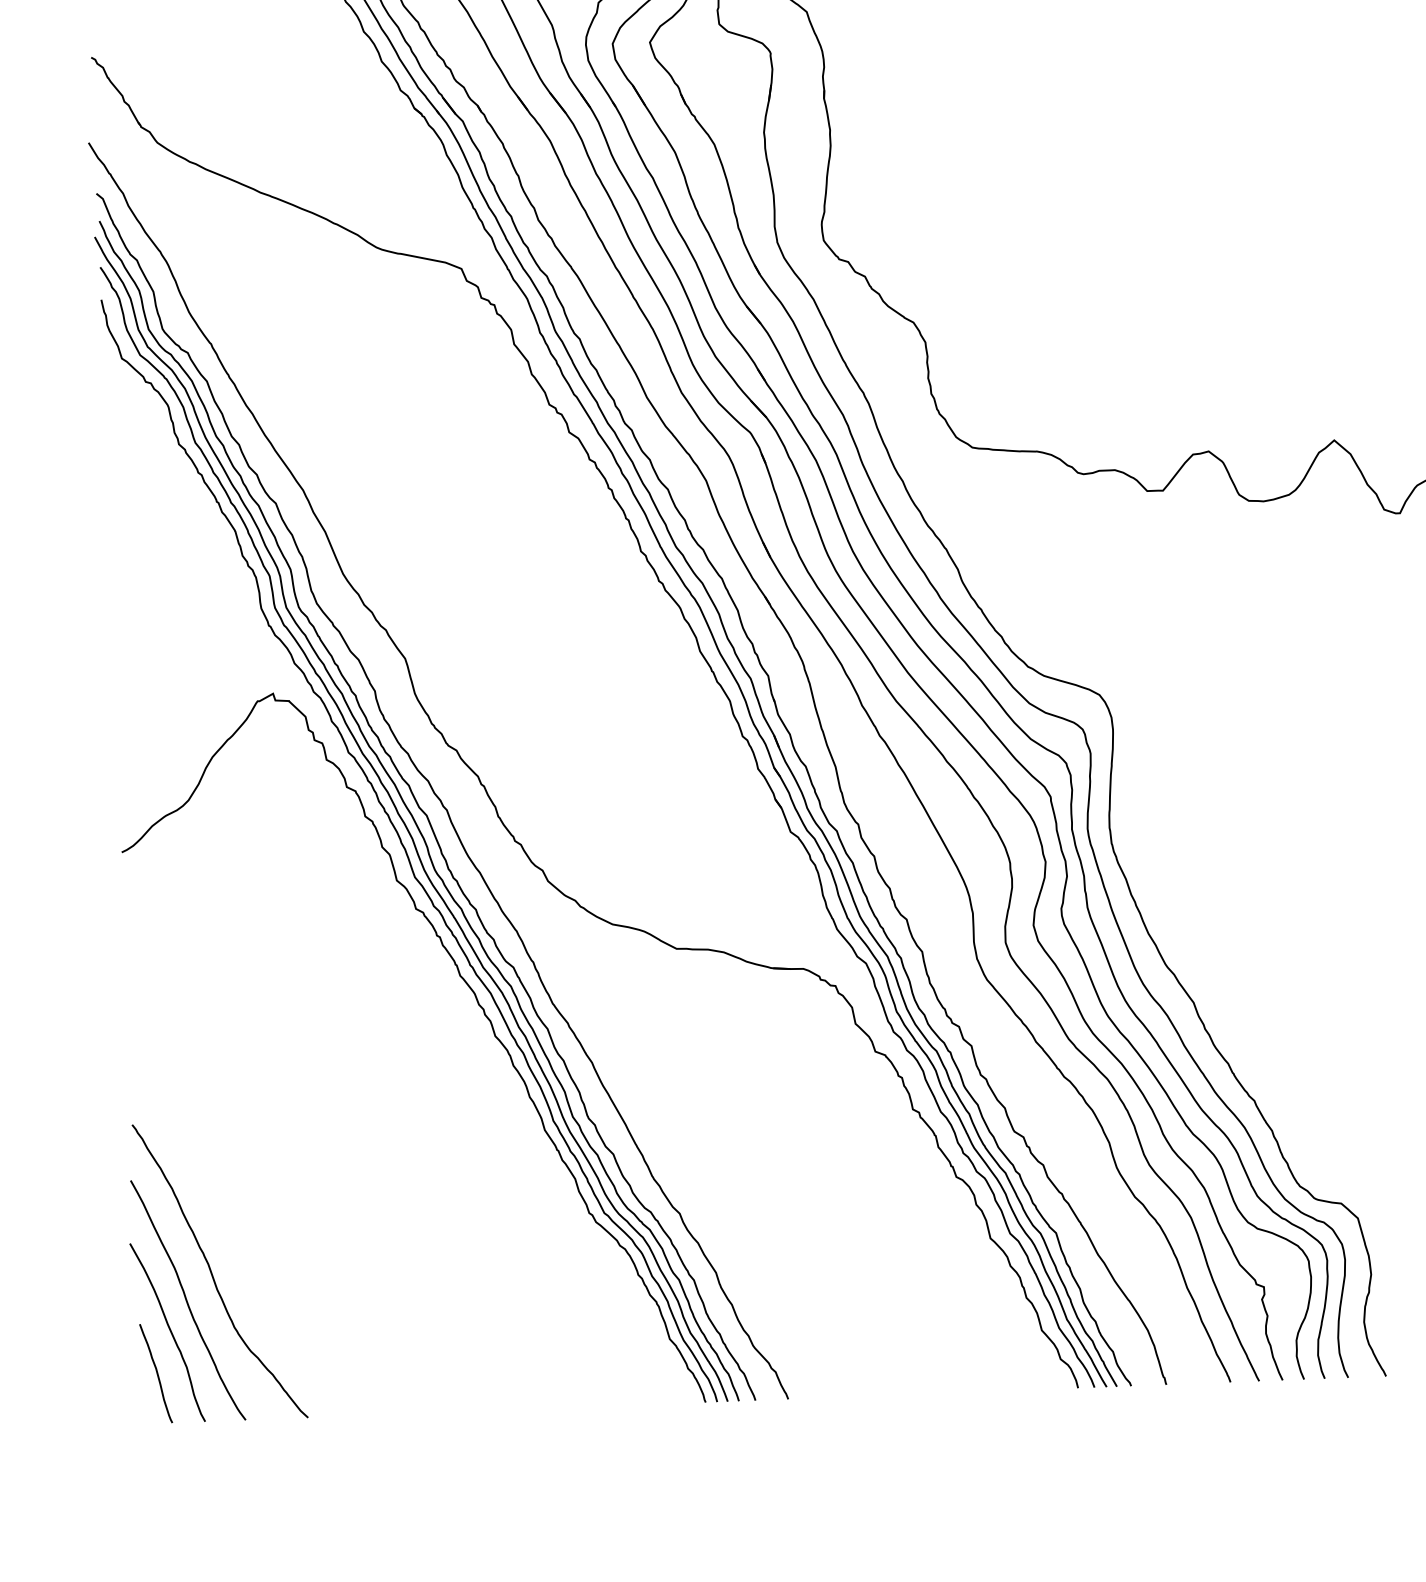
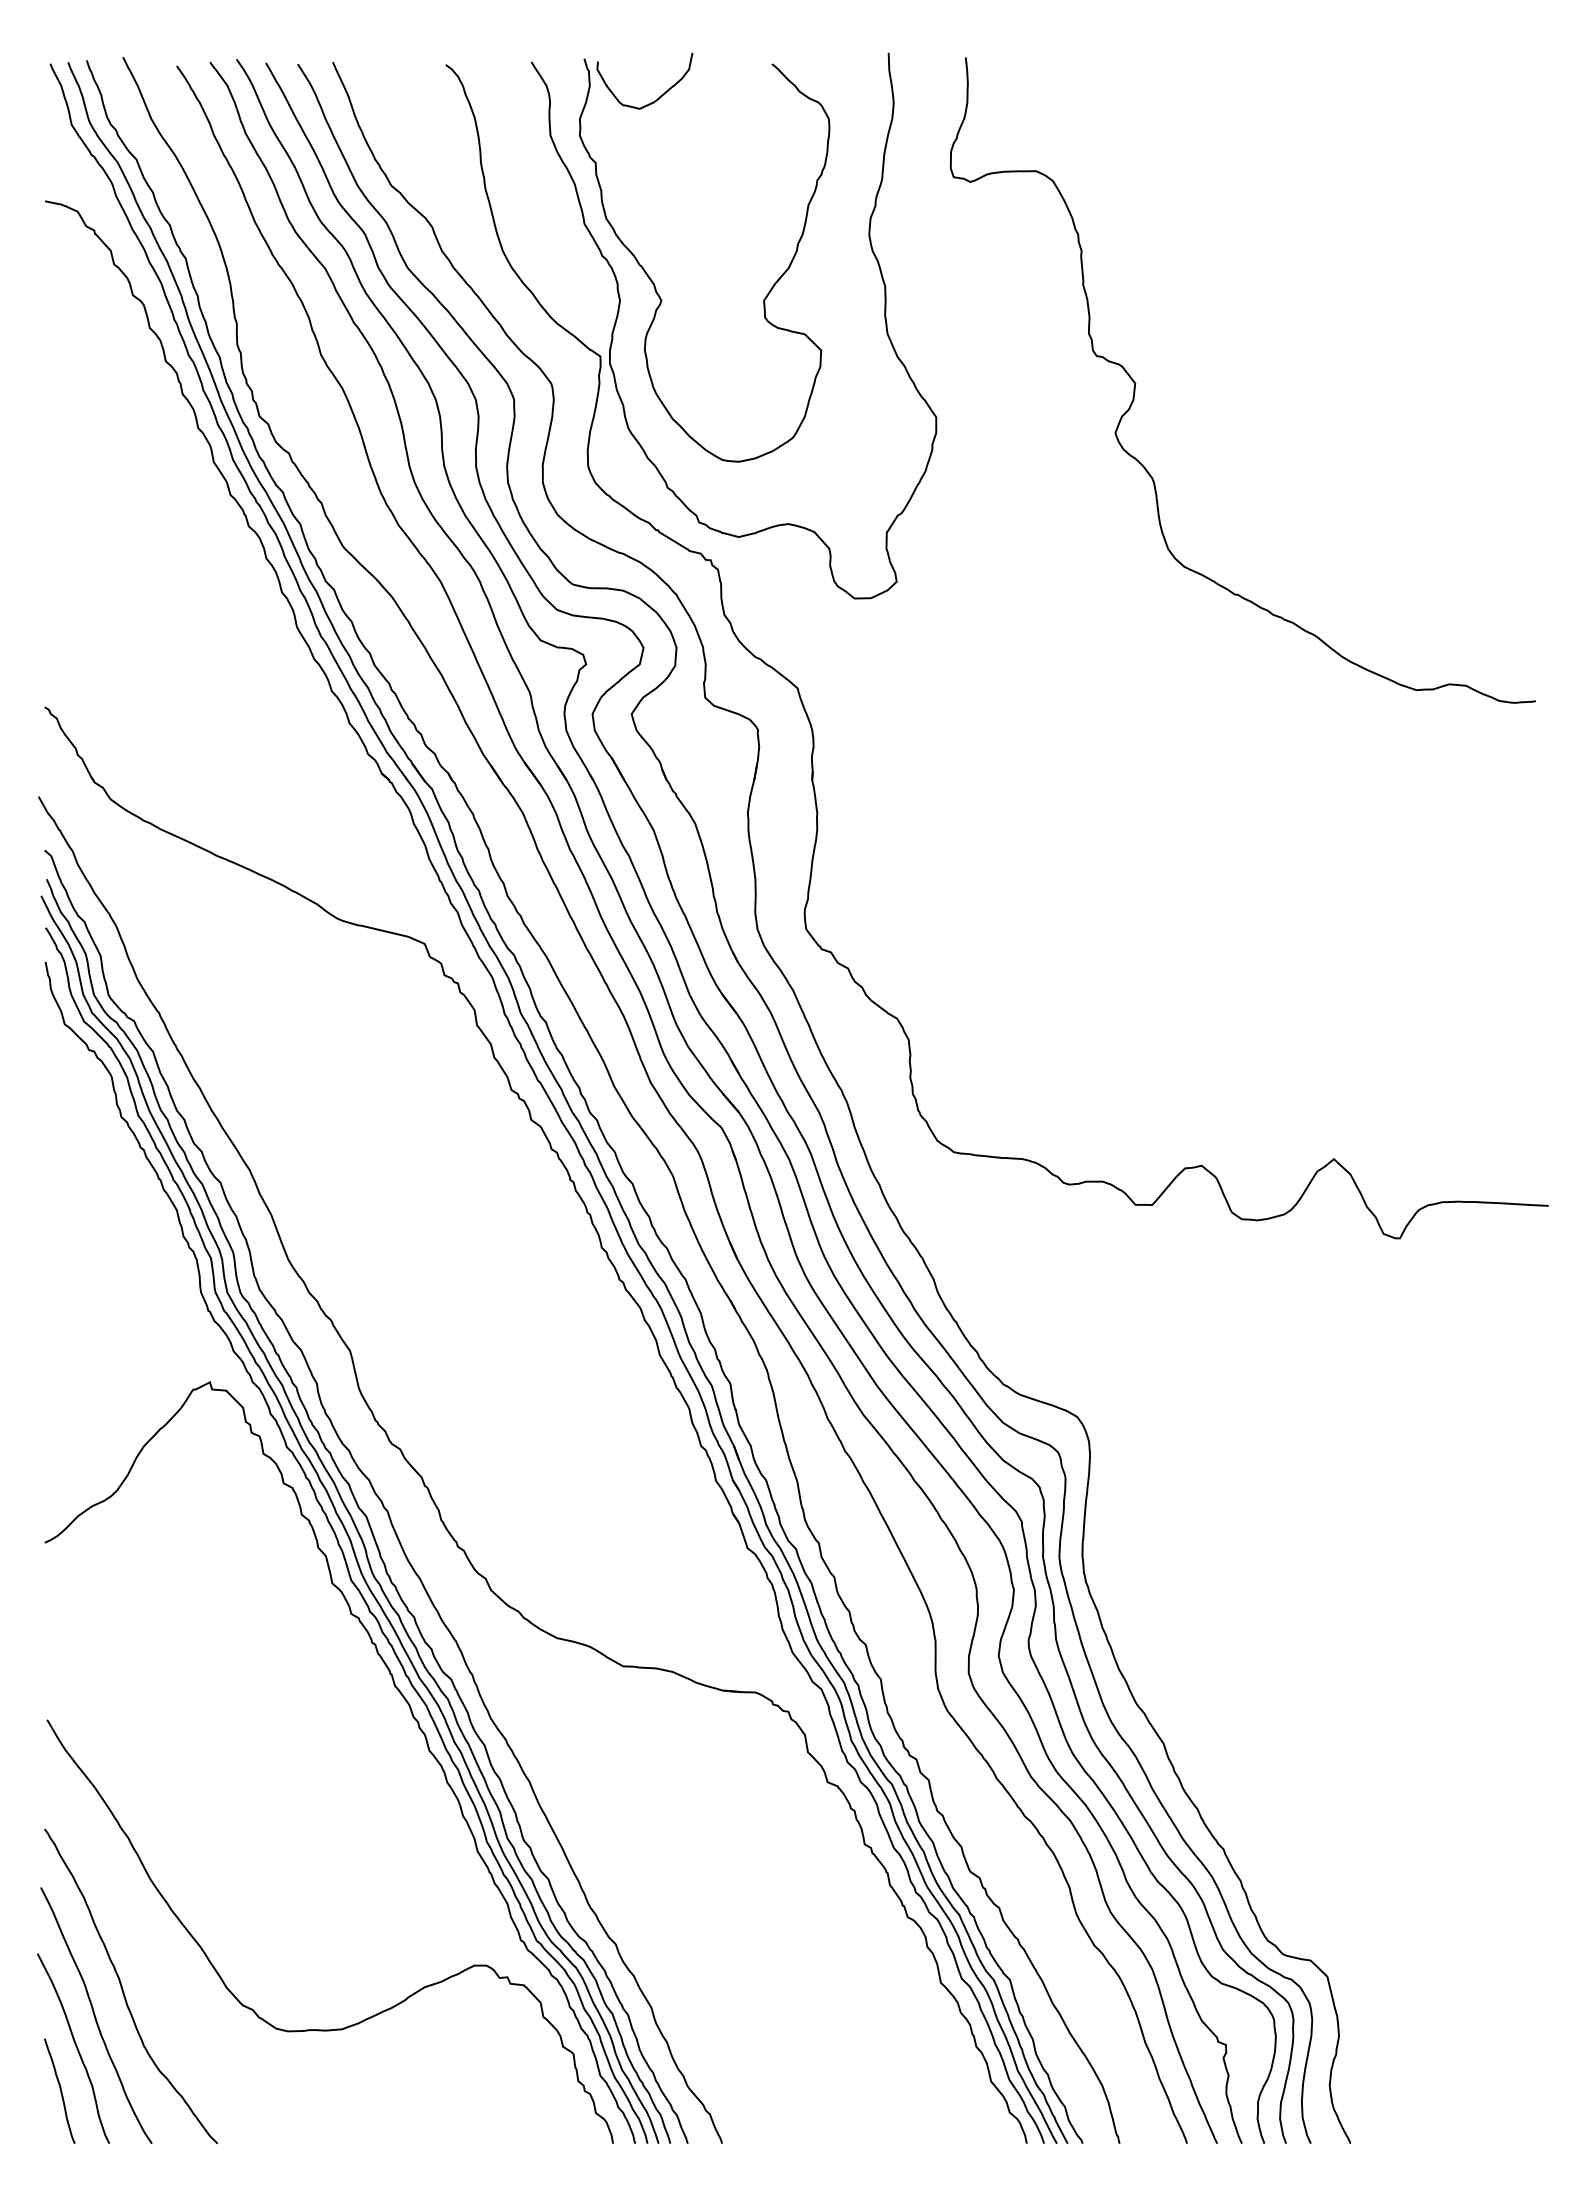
curve: (446, 1292) -> (367, 2017), added

